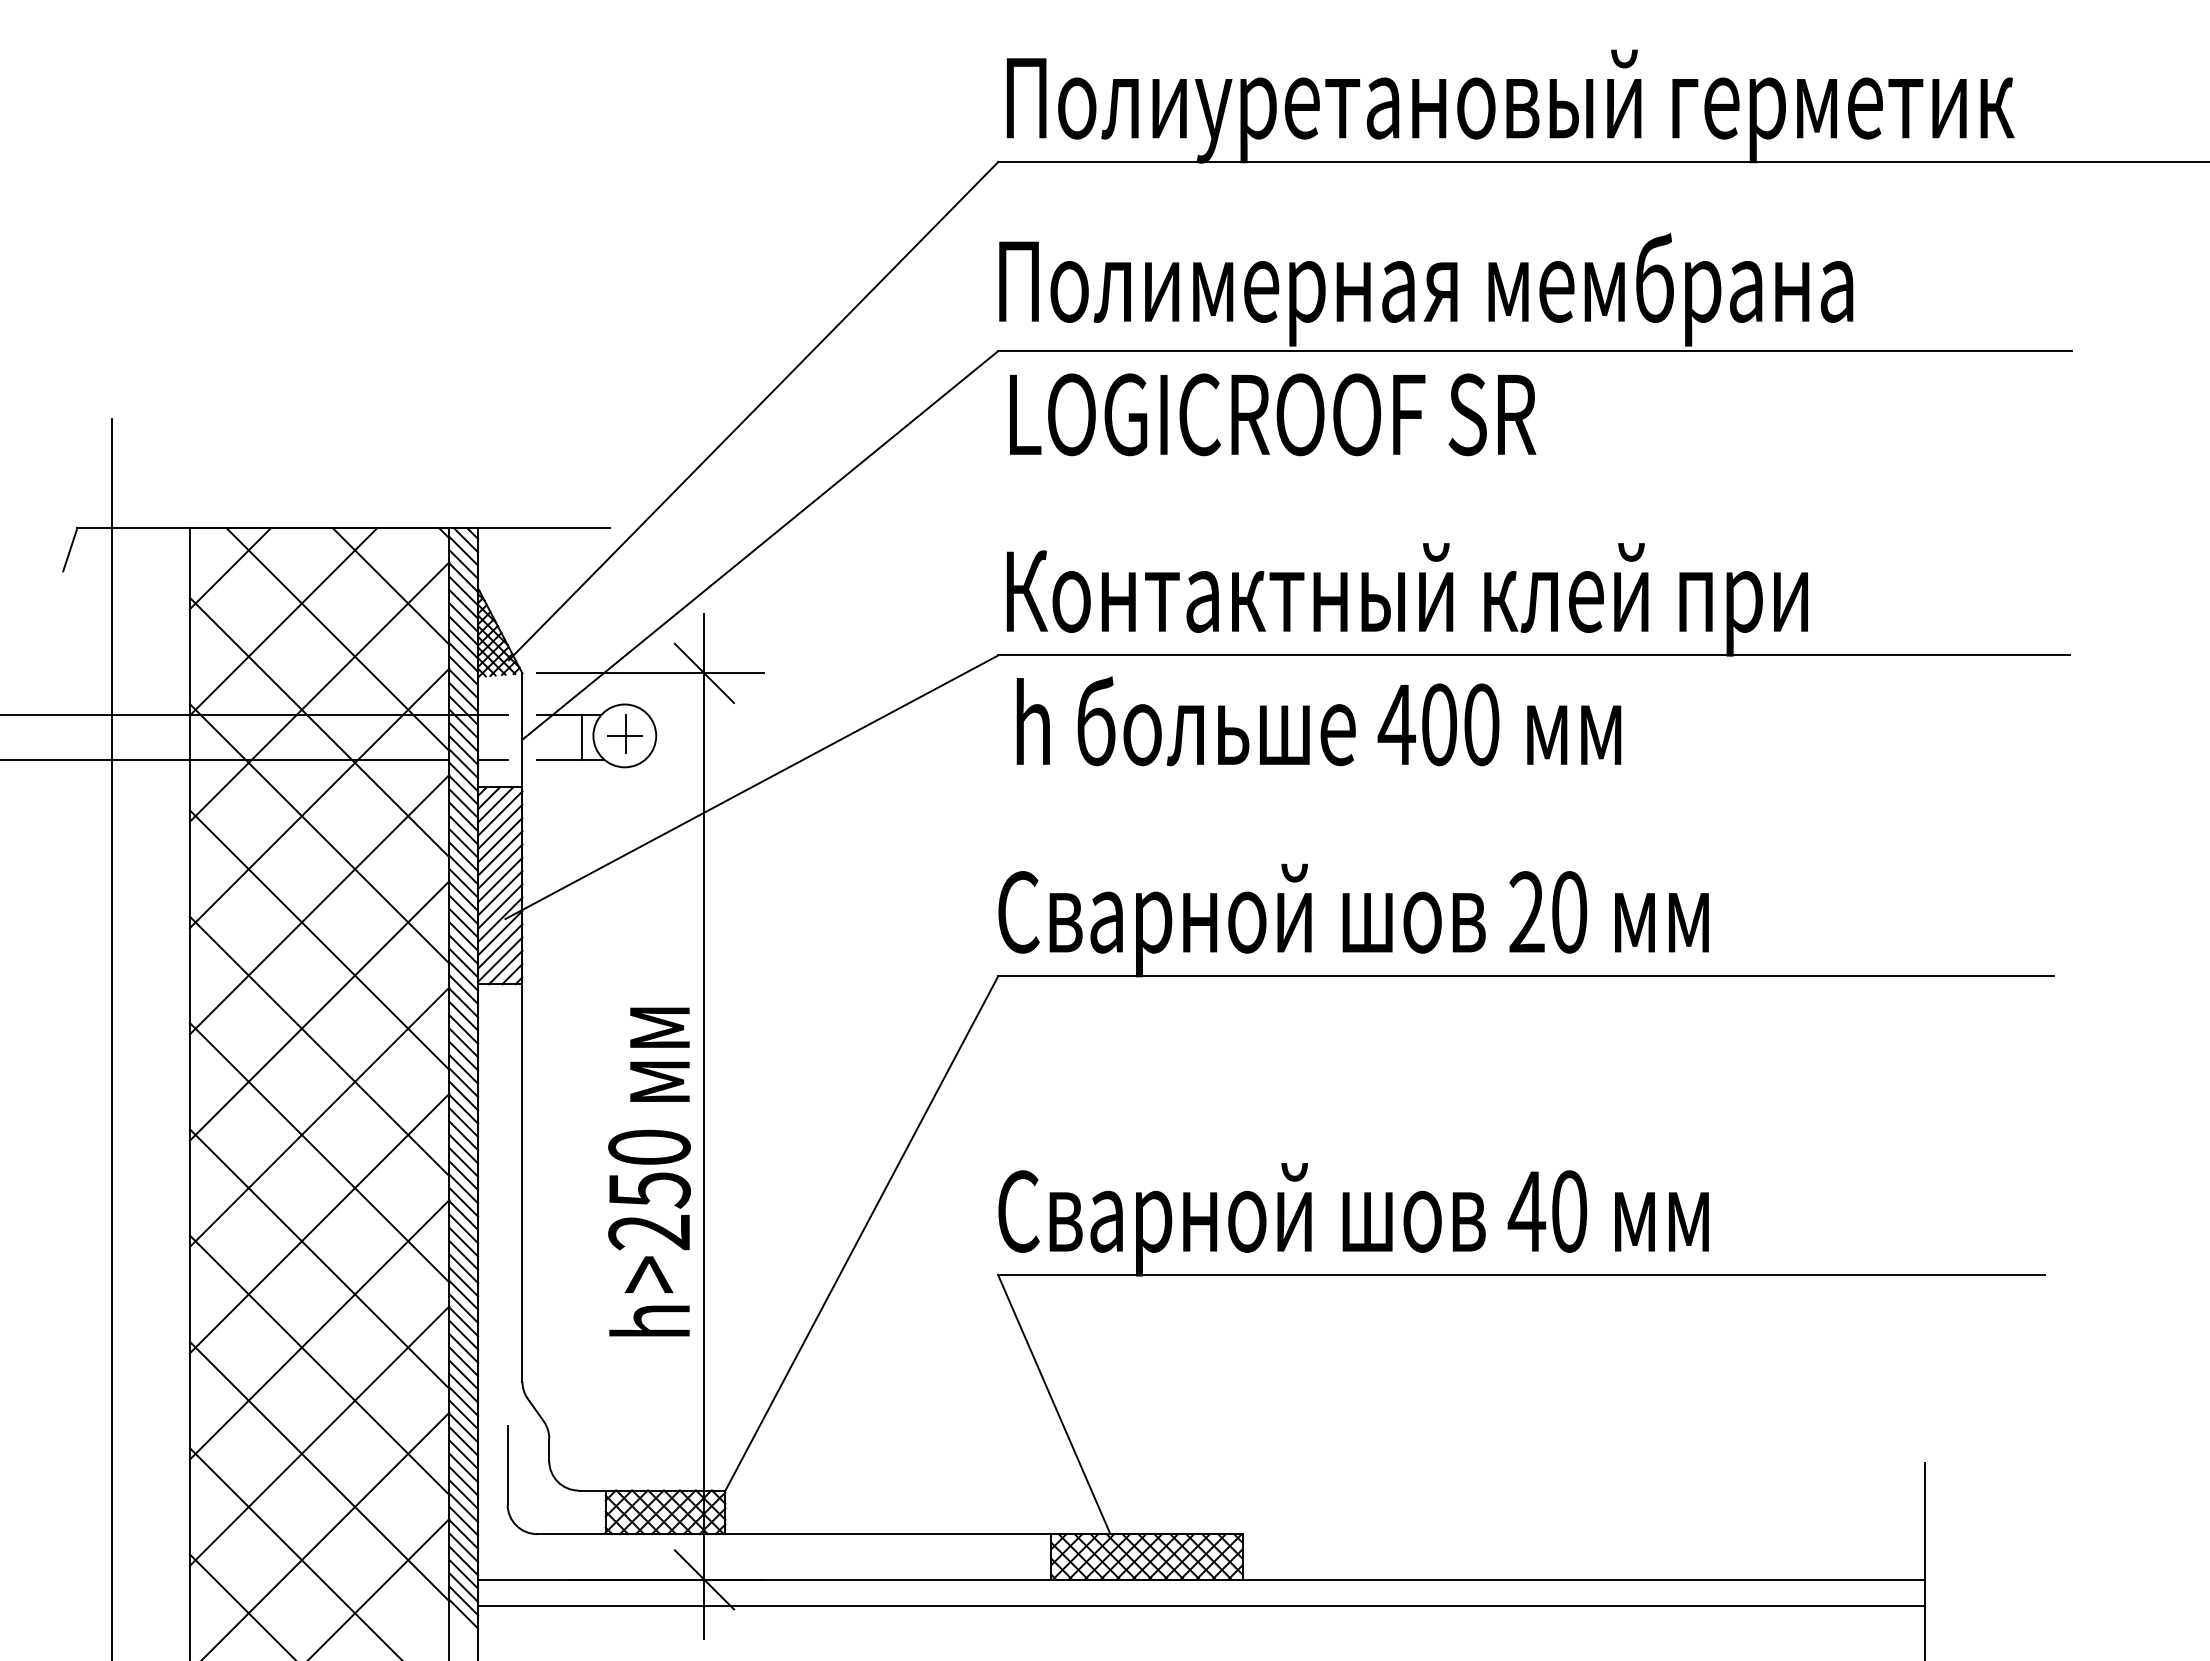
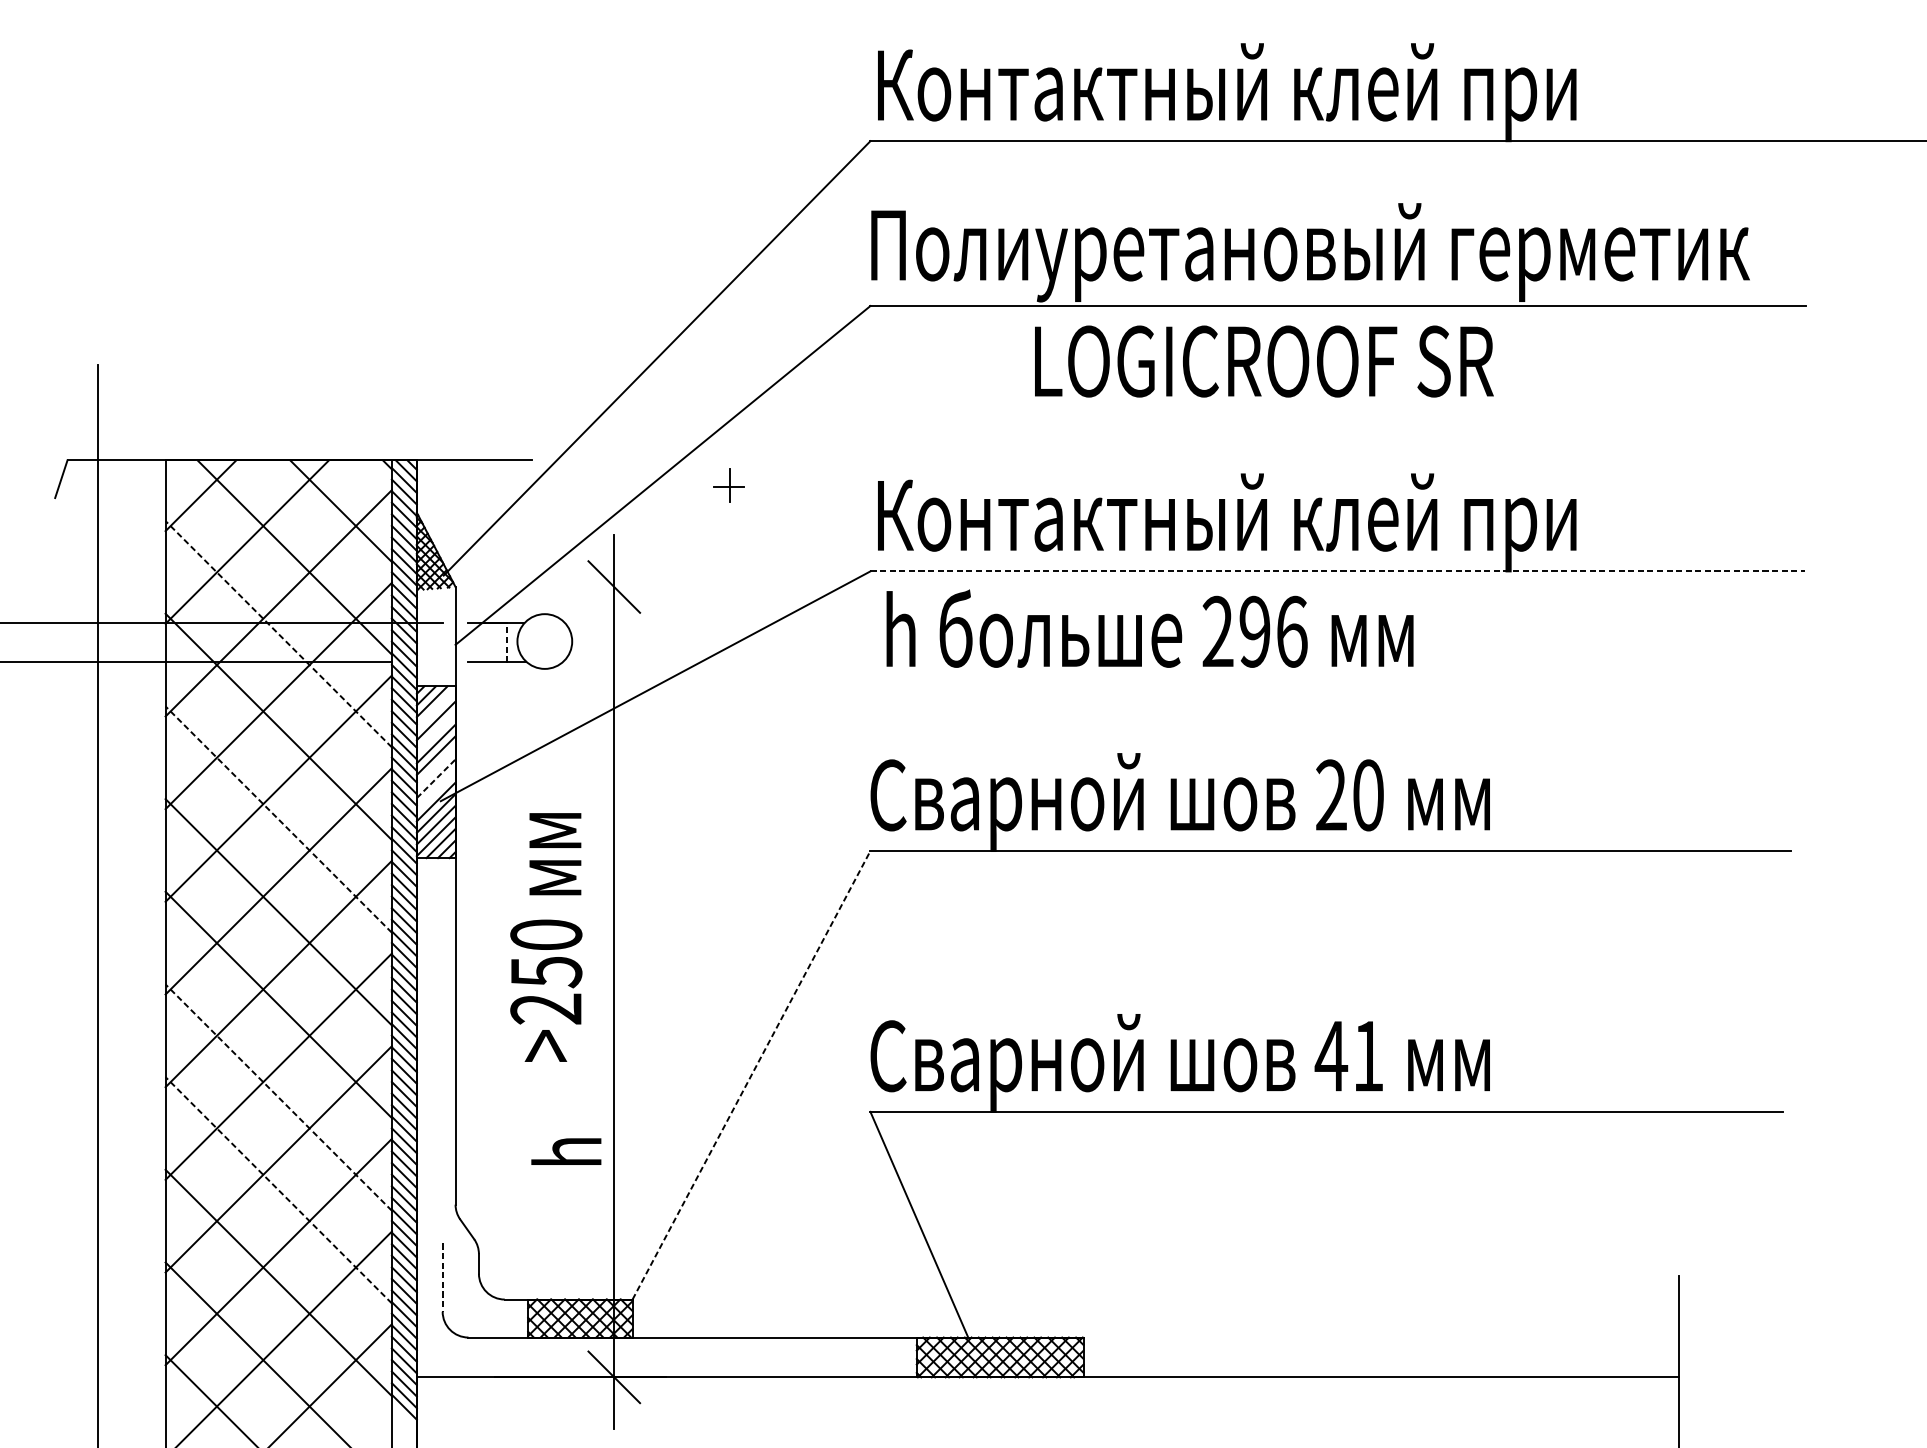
text: (1513, 106) -> (1319, 92), Полиуретановый герметик -> Контактный клей при
text: (1597, 290) -> (1392, 253), Полимерная мембрана -> Полиуретановый герметик
text: (1273, 414) -> (1264, 361), moved
line: (1533, 655) -> (1337, 571), solid -> dashed
line: (650, 673) -> (567, 587), removed
text: (1438, 724) -> (1254, 631), 400 -> 296
line: (319, 727) -> (278, 634), solid -> dashed
part: (624, 733) -> (728, 485), moved
line: (581, 736) -> (507, 642), solid -> dashed
line: (492, 759) -> (429, 662), removed
line: (500, 813) -> (436, 709), removed
line: (500, 840) -> (436, 732), removed
line: (500, 879) -> (436, 766), removed
line: (500, 892) -> (436, 778), solid -> dashed
line: (500, 906) -> (436, 790), removed
line: (319, 940) -> (278, 819), solid -> dashed
text: (649, 1149) -> (546, 936), moved
text: (1569, 1211) -> (1368, 1056), 40 -> 41
line: (862, 1232) -> (752, 1074), solid -> dashed
line: (319, 1259) -> (278, 1098), solid -> dashed
line: (319, 1365) -> (278, 1190), solid -> dashed
line: (507, 1465) -> (442, 1277), solid -> dashed
line: (1201, 1606) -> (1047, 1400), removed

